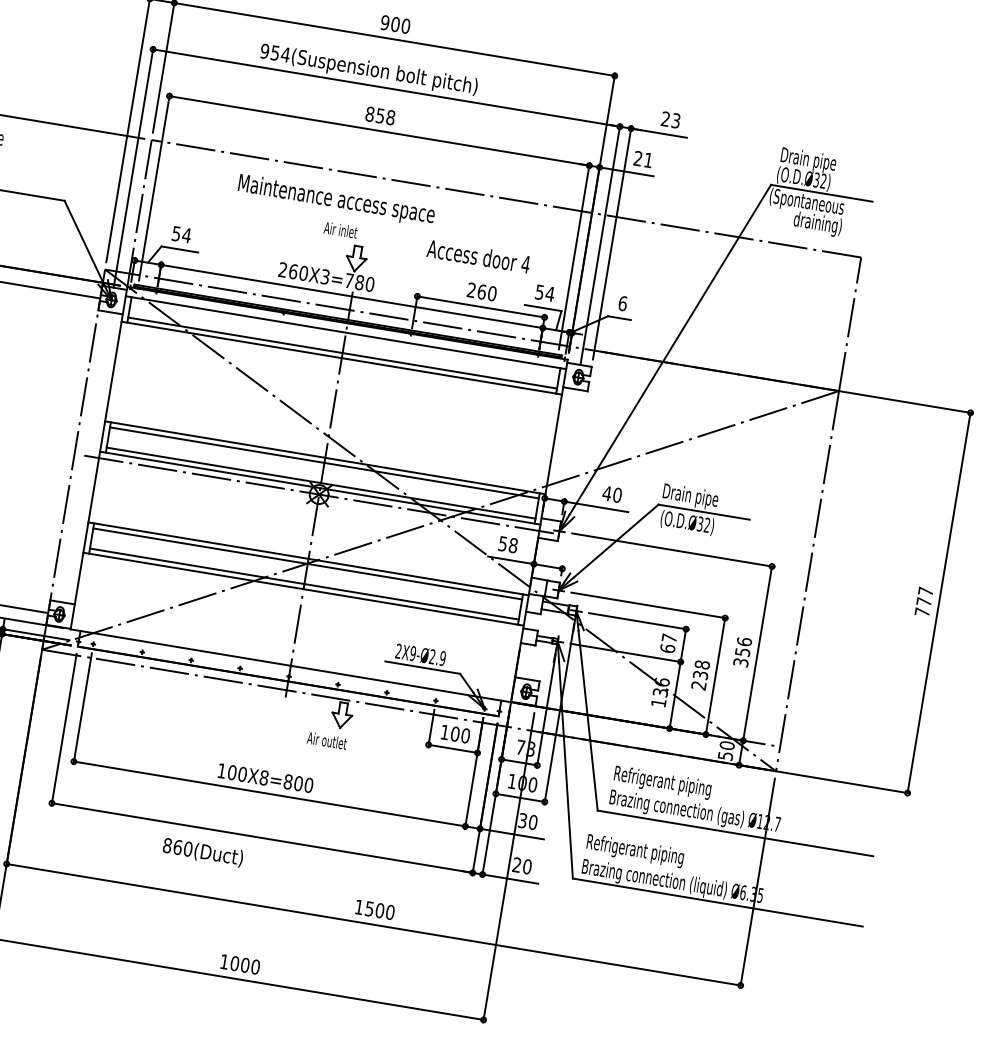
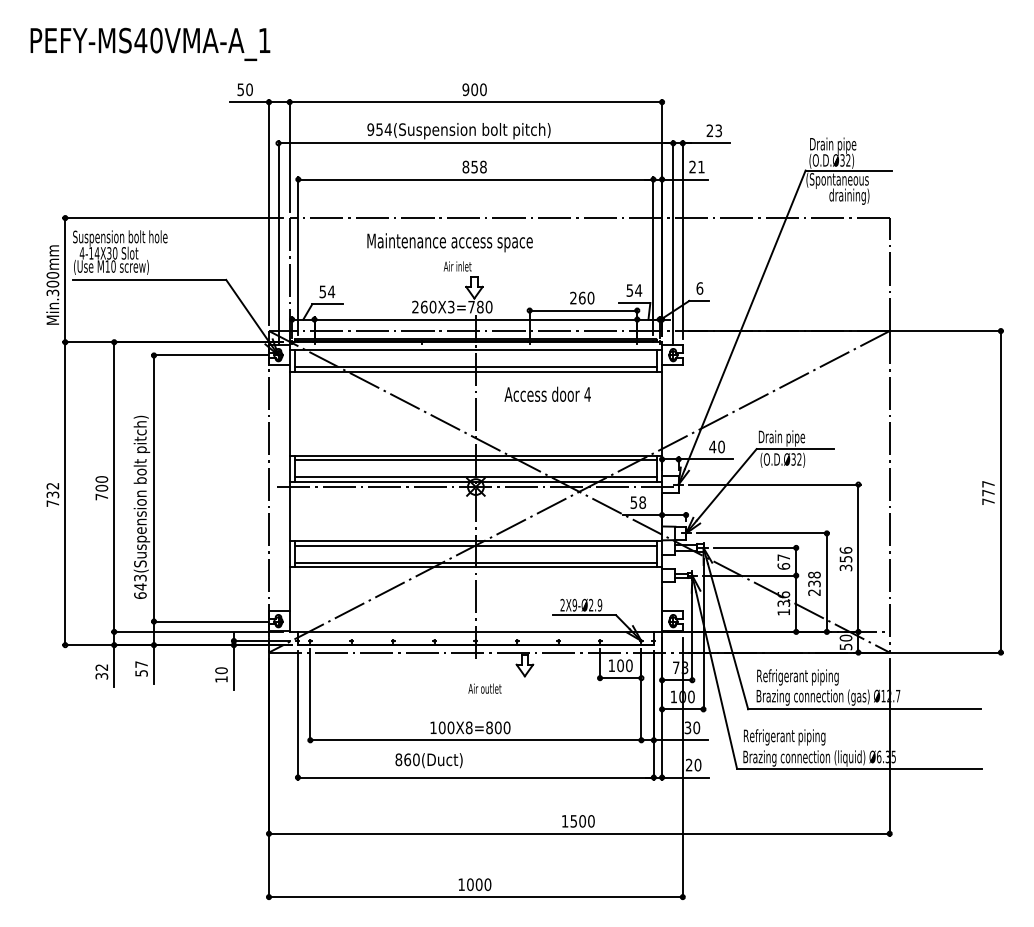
text: (478, 255) -> (547, 393), moved
text: (326, 740) -> (484, 688), moved
text: (202, 852) -> (428, 760), moved

